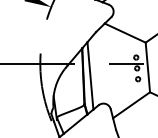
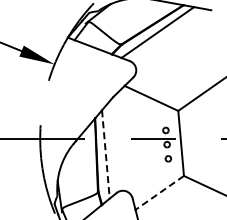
line: (90, 75) -> (105, 154), solid -> dashed
line: (131, 104) -> (159, 192), solid -> dashed

